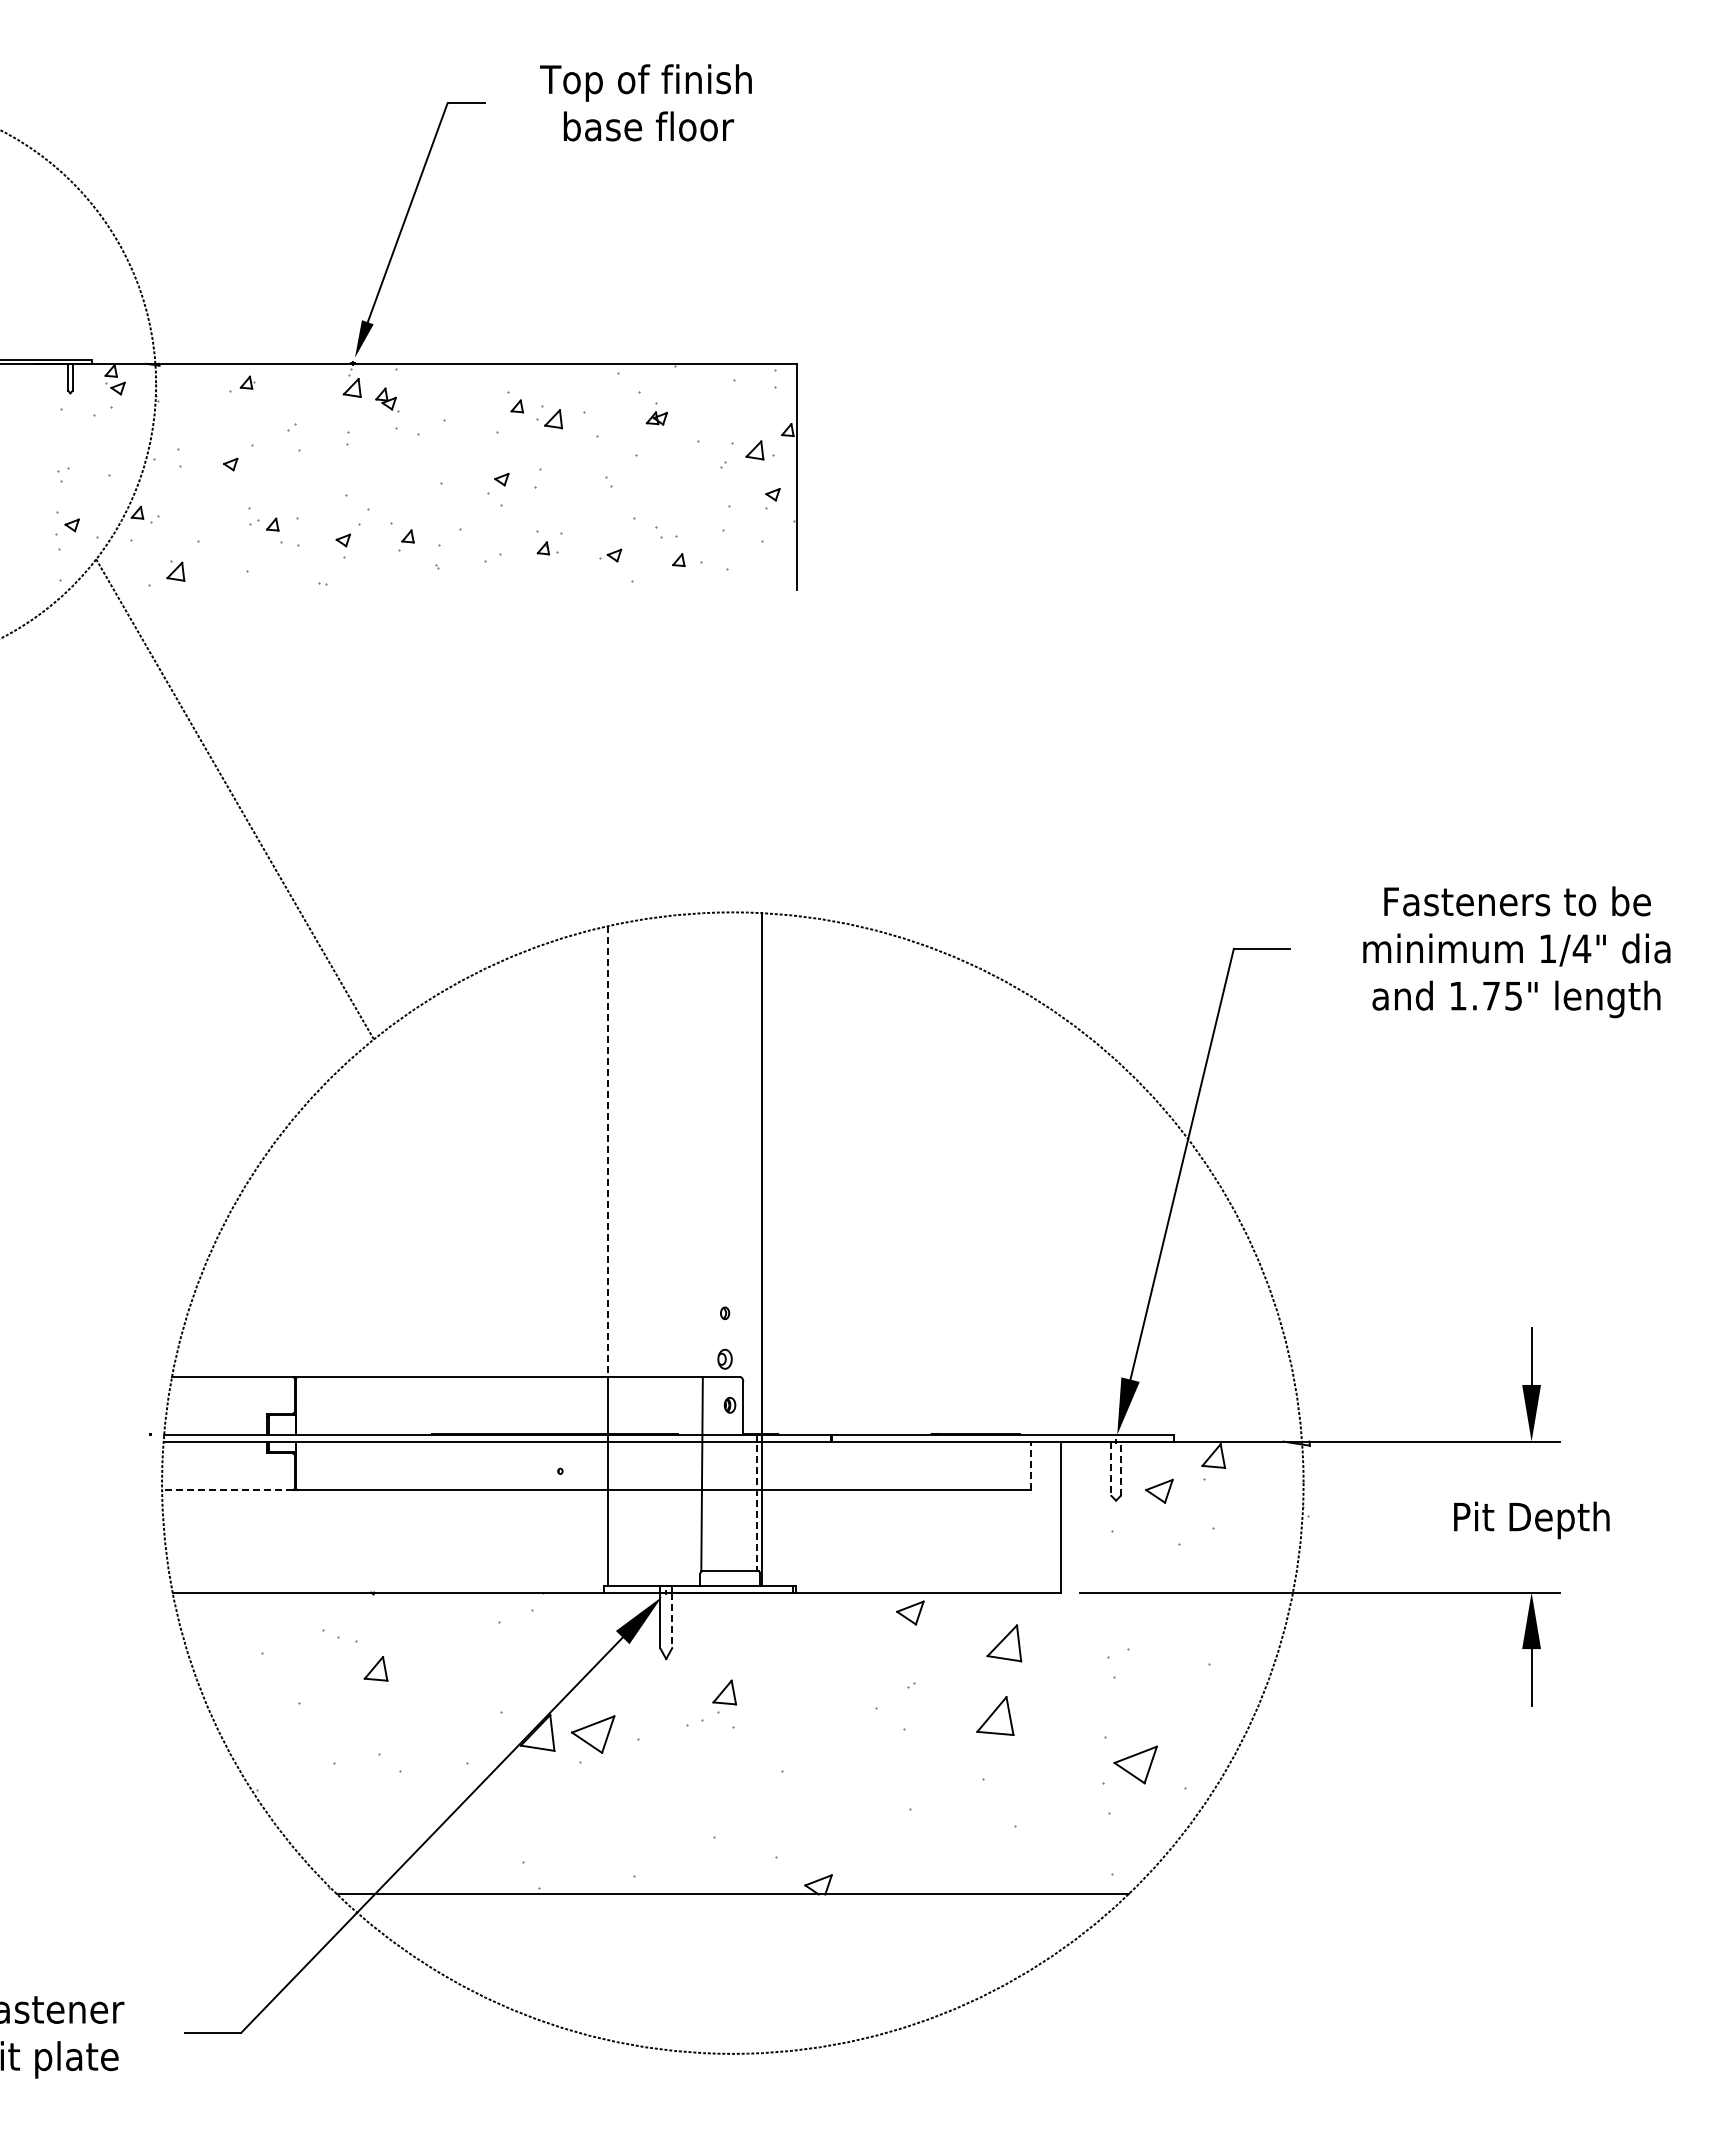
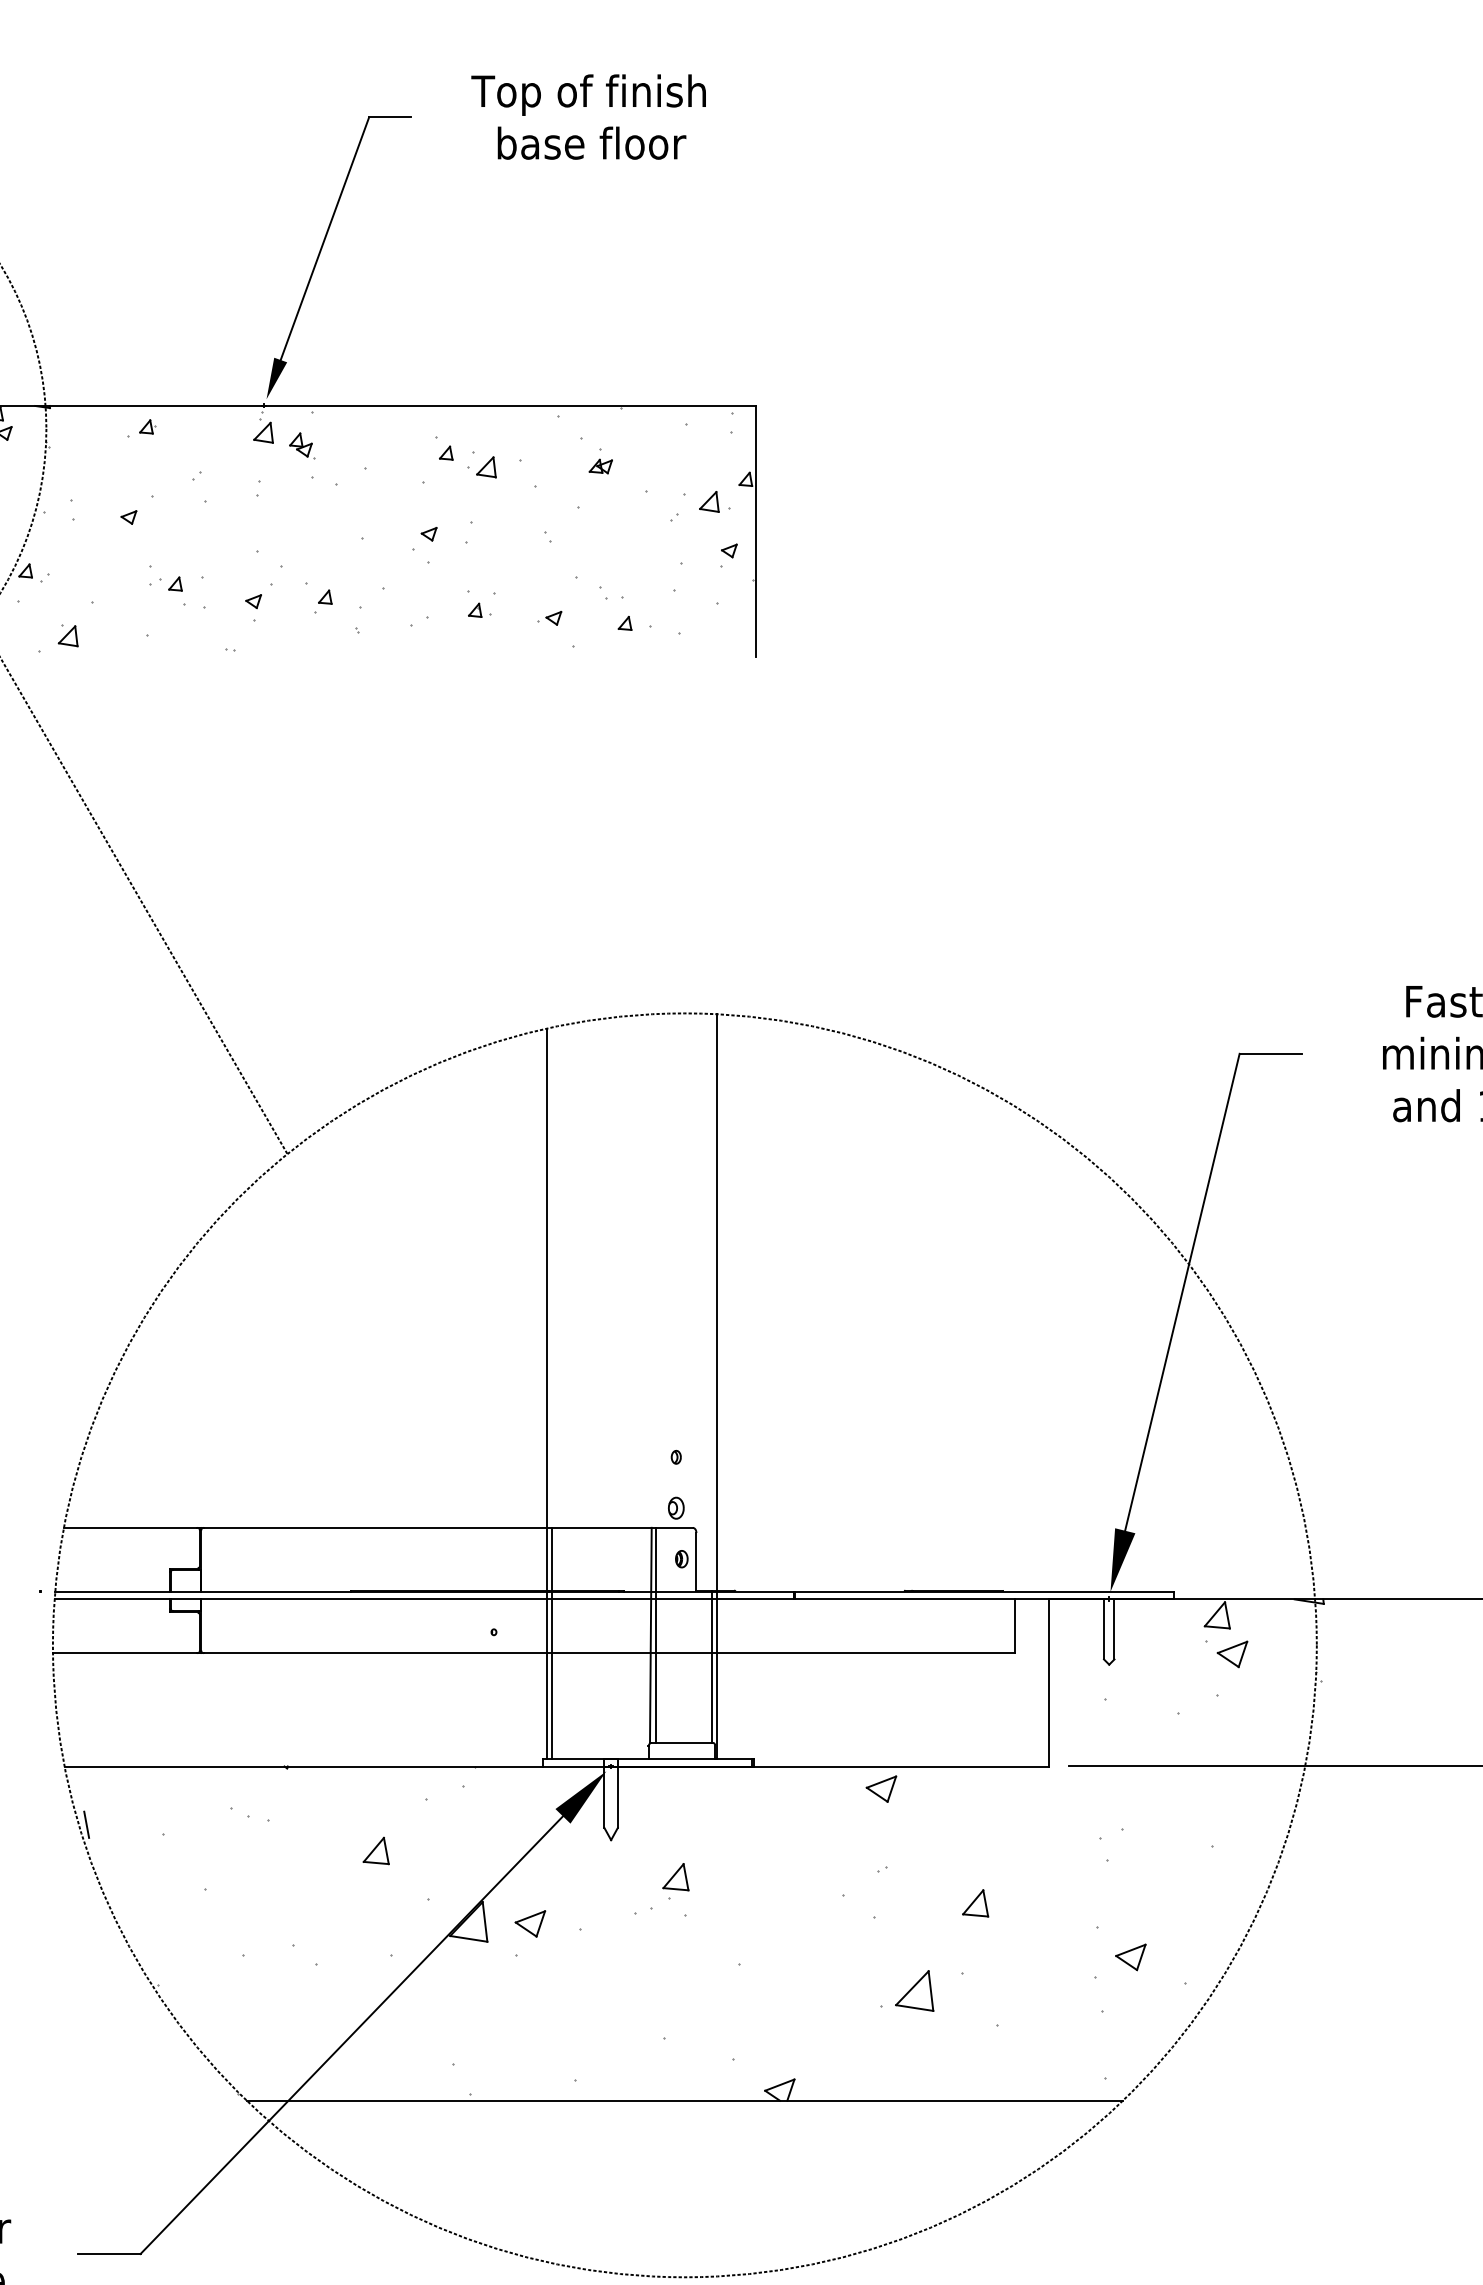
line: (607, 1152) -> (546, 1279), dashed -> solid
line: (1030, 1465) -> (1014, 1625), dashed -> solid
line: (1120, 1468) -> (1114, 1629), dashed -> solid
line: (1111, 1469) -> (1104, 1630), dashed -> solid
line: (706, 1474) -> (655, 1635), added
line: (612, 1481) -> (551, 1643), added
line: (226, 1490) -> (124, 1653), dashed -> solid
part: (1159, 1490) -> (1232, 1653), moved
line: (757, 1502) -> (712, 1666), dashed -> solid
line: (672, 1620) -> (618, 1797), dashed -> solid
part: (1004, 1643) -> (914, 1991), moved
line: (192, 1645) -> (86, 1825), added
part: (375, 1668) -> (375, 1850), moved
part: (995, 1716) -> (975, 1903), size x0.62
part: (593, 1734) -> (530, 1923), size x0.62
part: (1135, 1764) -> (1130, 1956), size x0.62

